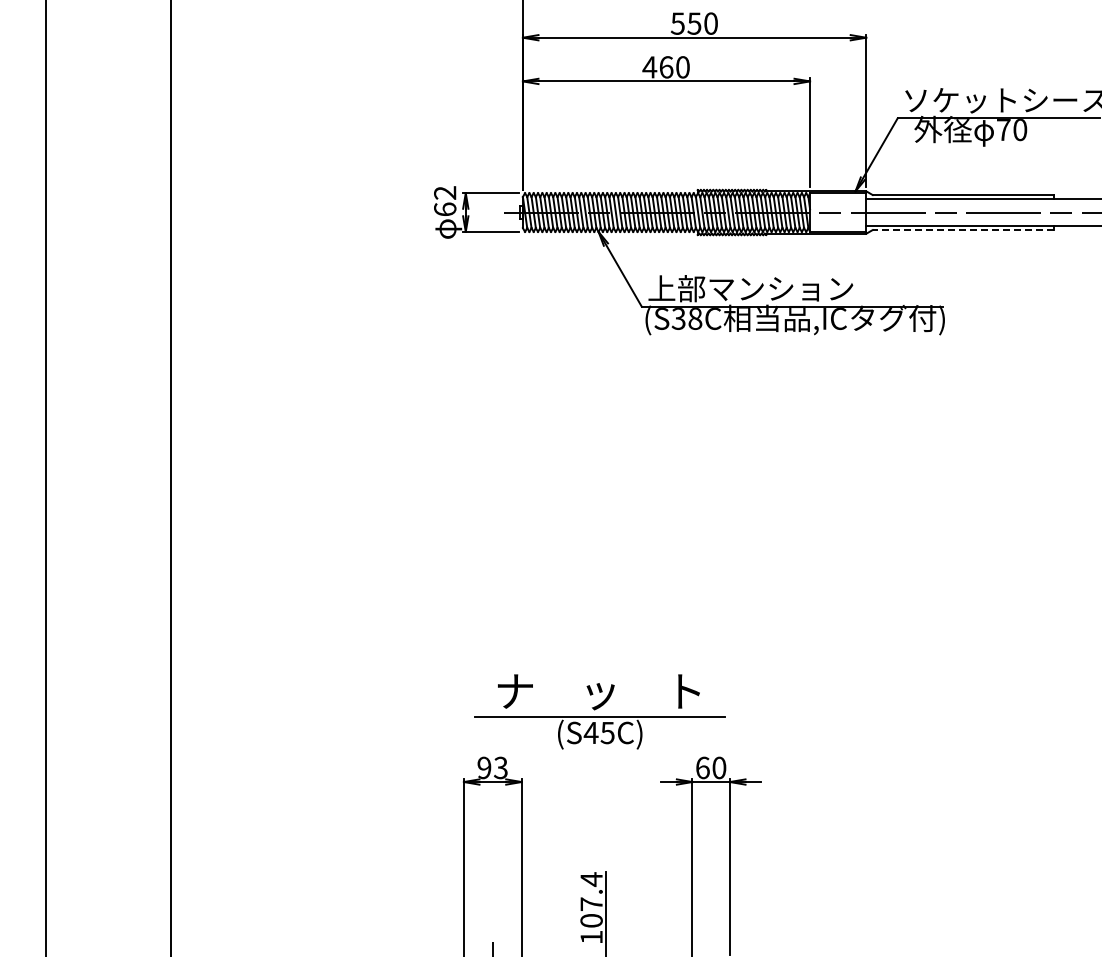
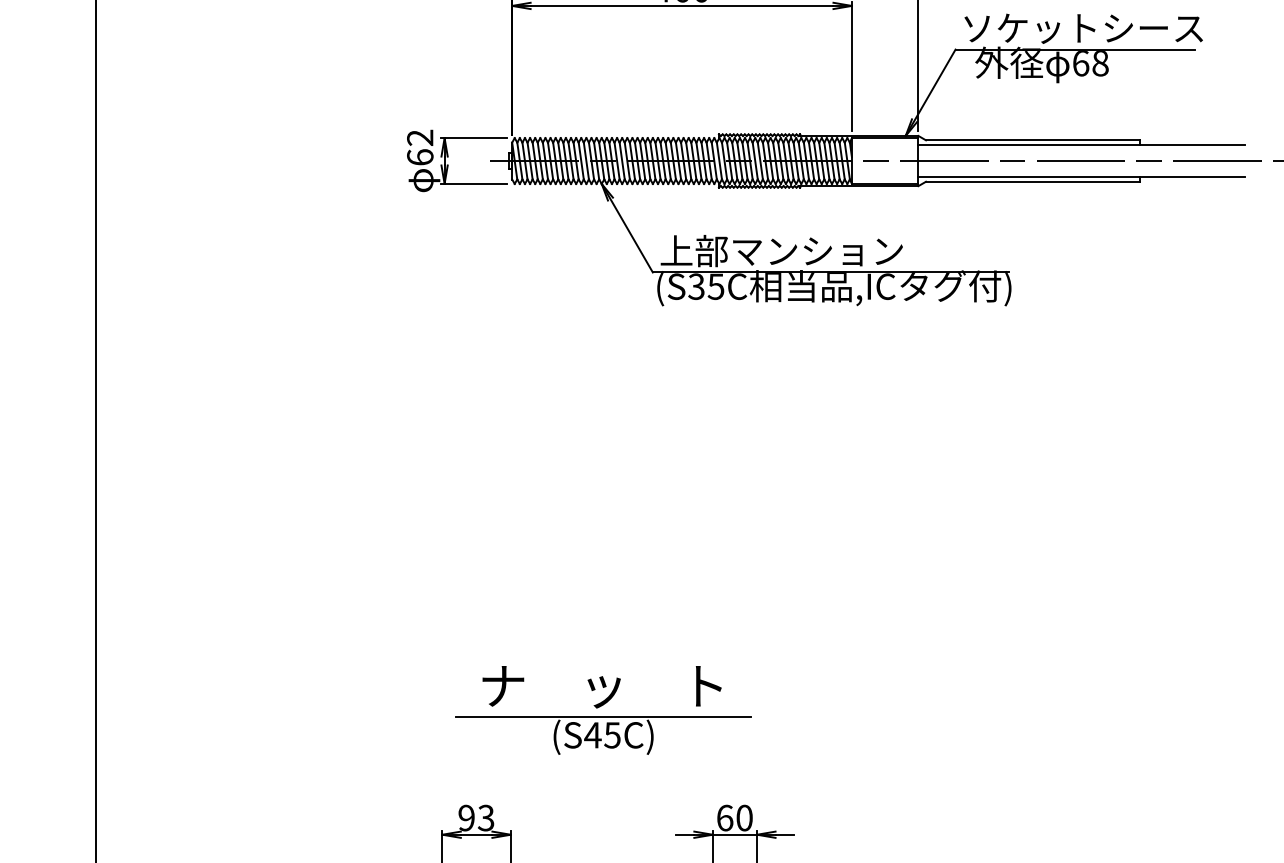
text: (1012, 130) -> (1091, 63), 70 -> 68
line: (962, 230) -> (1032, 182), dashed -> solid
text: (695, 318) -> (716, 286), (S38C -> (S35C
part: (599, 711) -> (602, 709), moved

